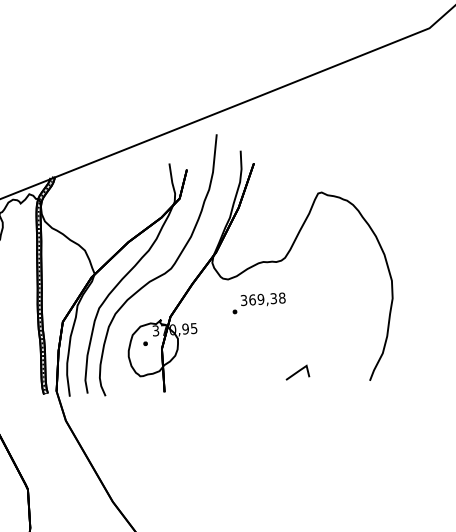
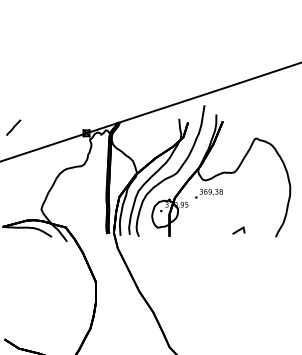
text: (257, 302) -> (208, 193), moved

